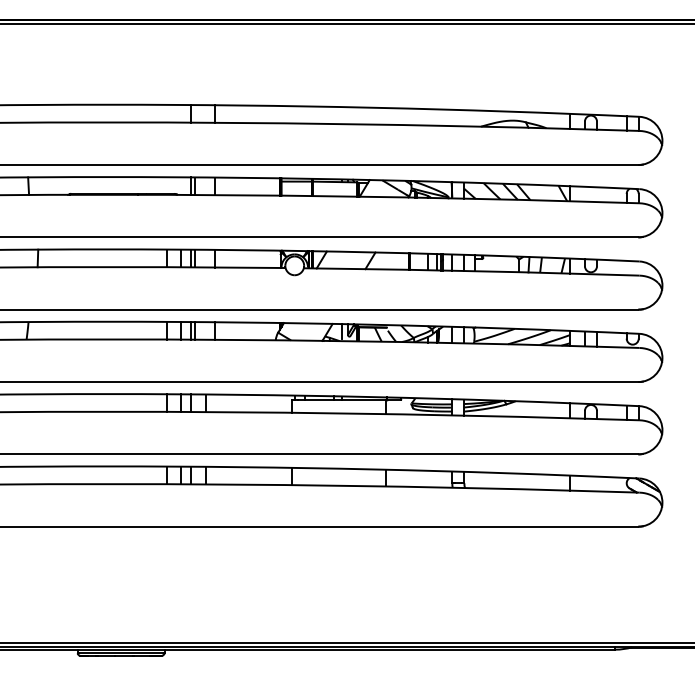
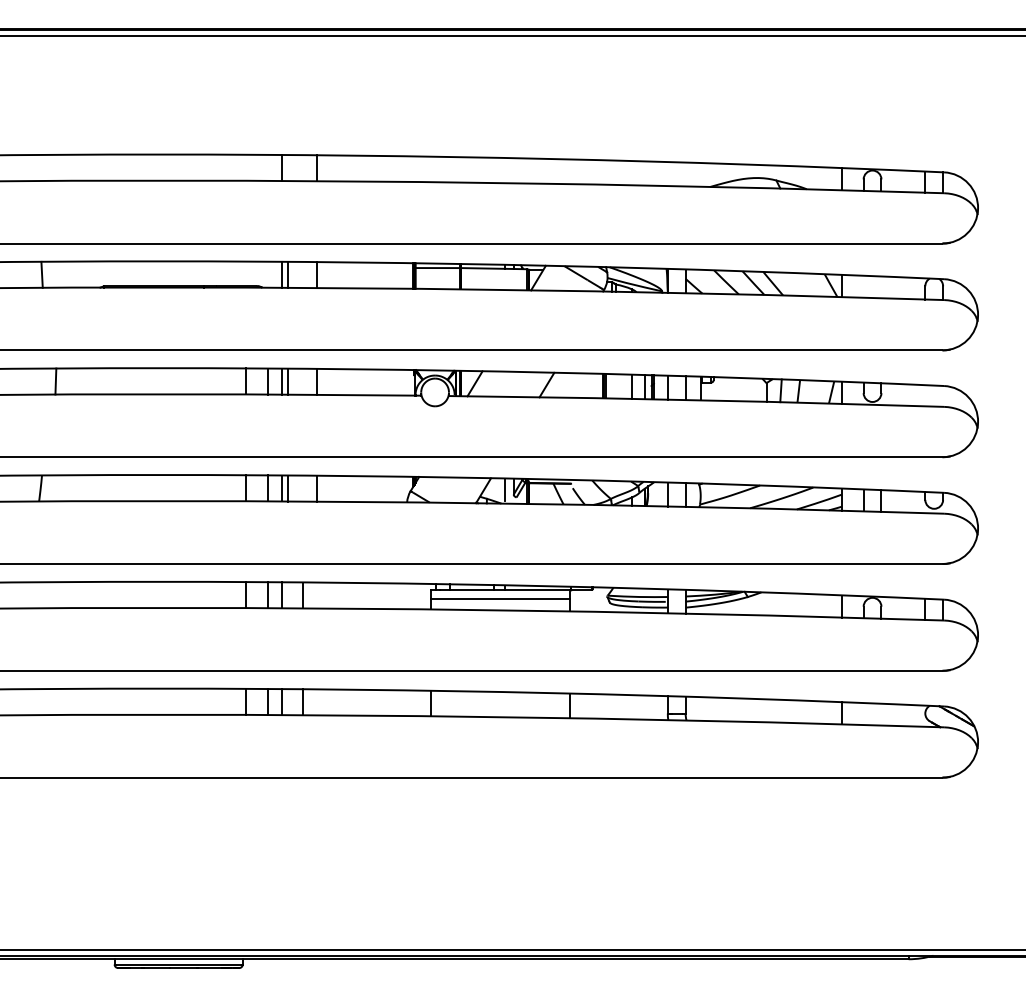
line: (338, 405) -> (499, 598), added

